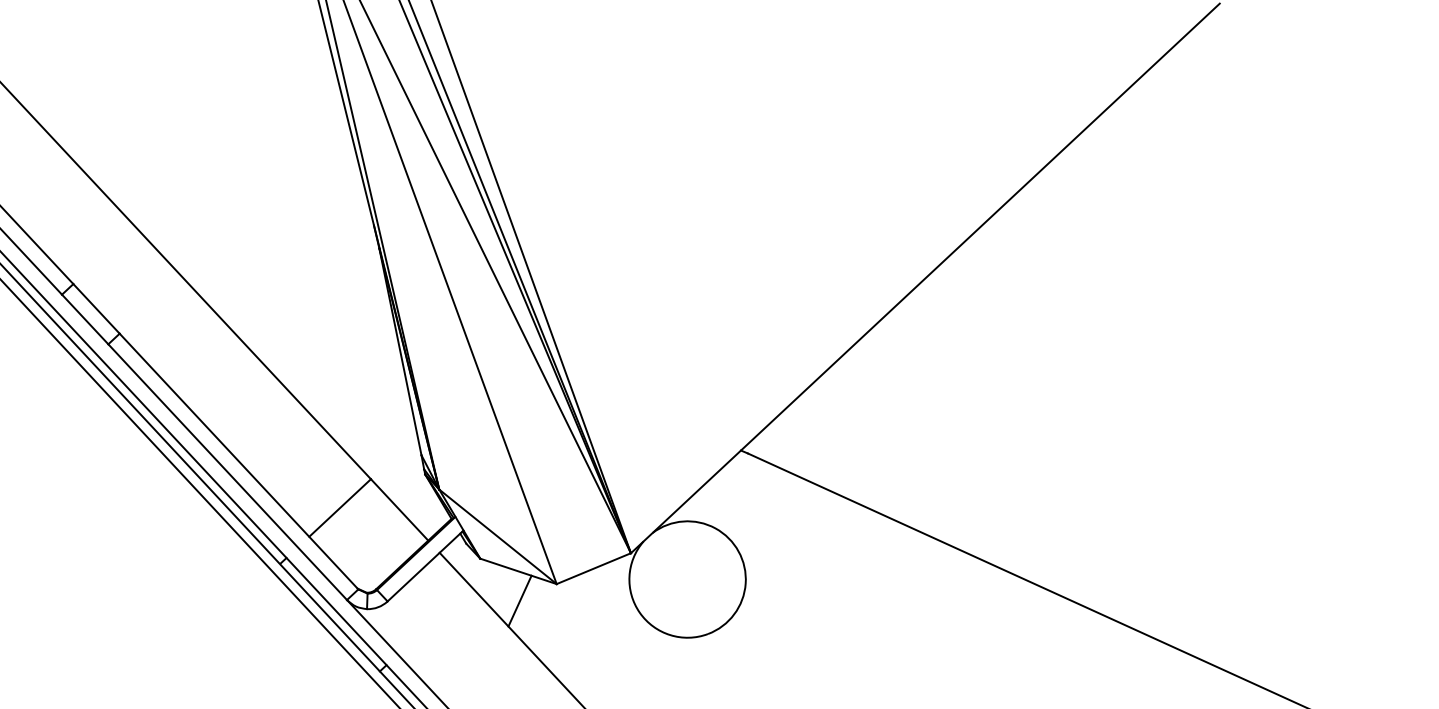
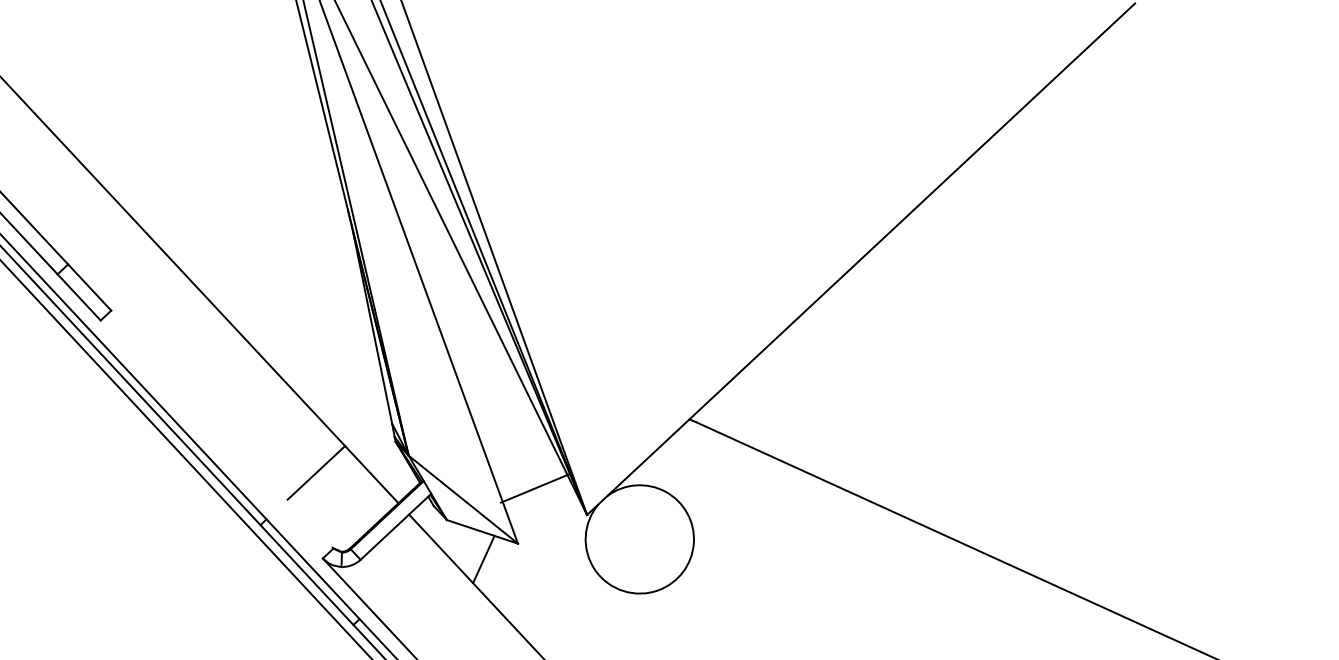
line: (239, 461) -> (222, 429), removed
line: (227, 472) -> (211, 439), removed
line: (593, 567) -> (535, 487), moved

